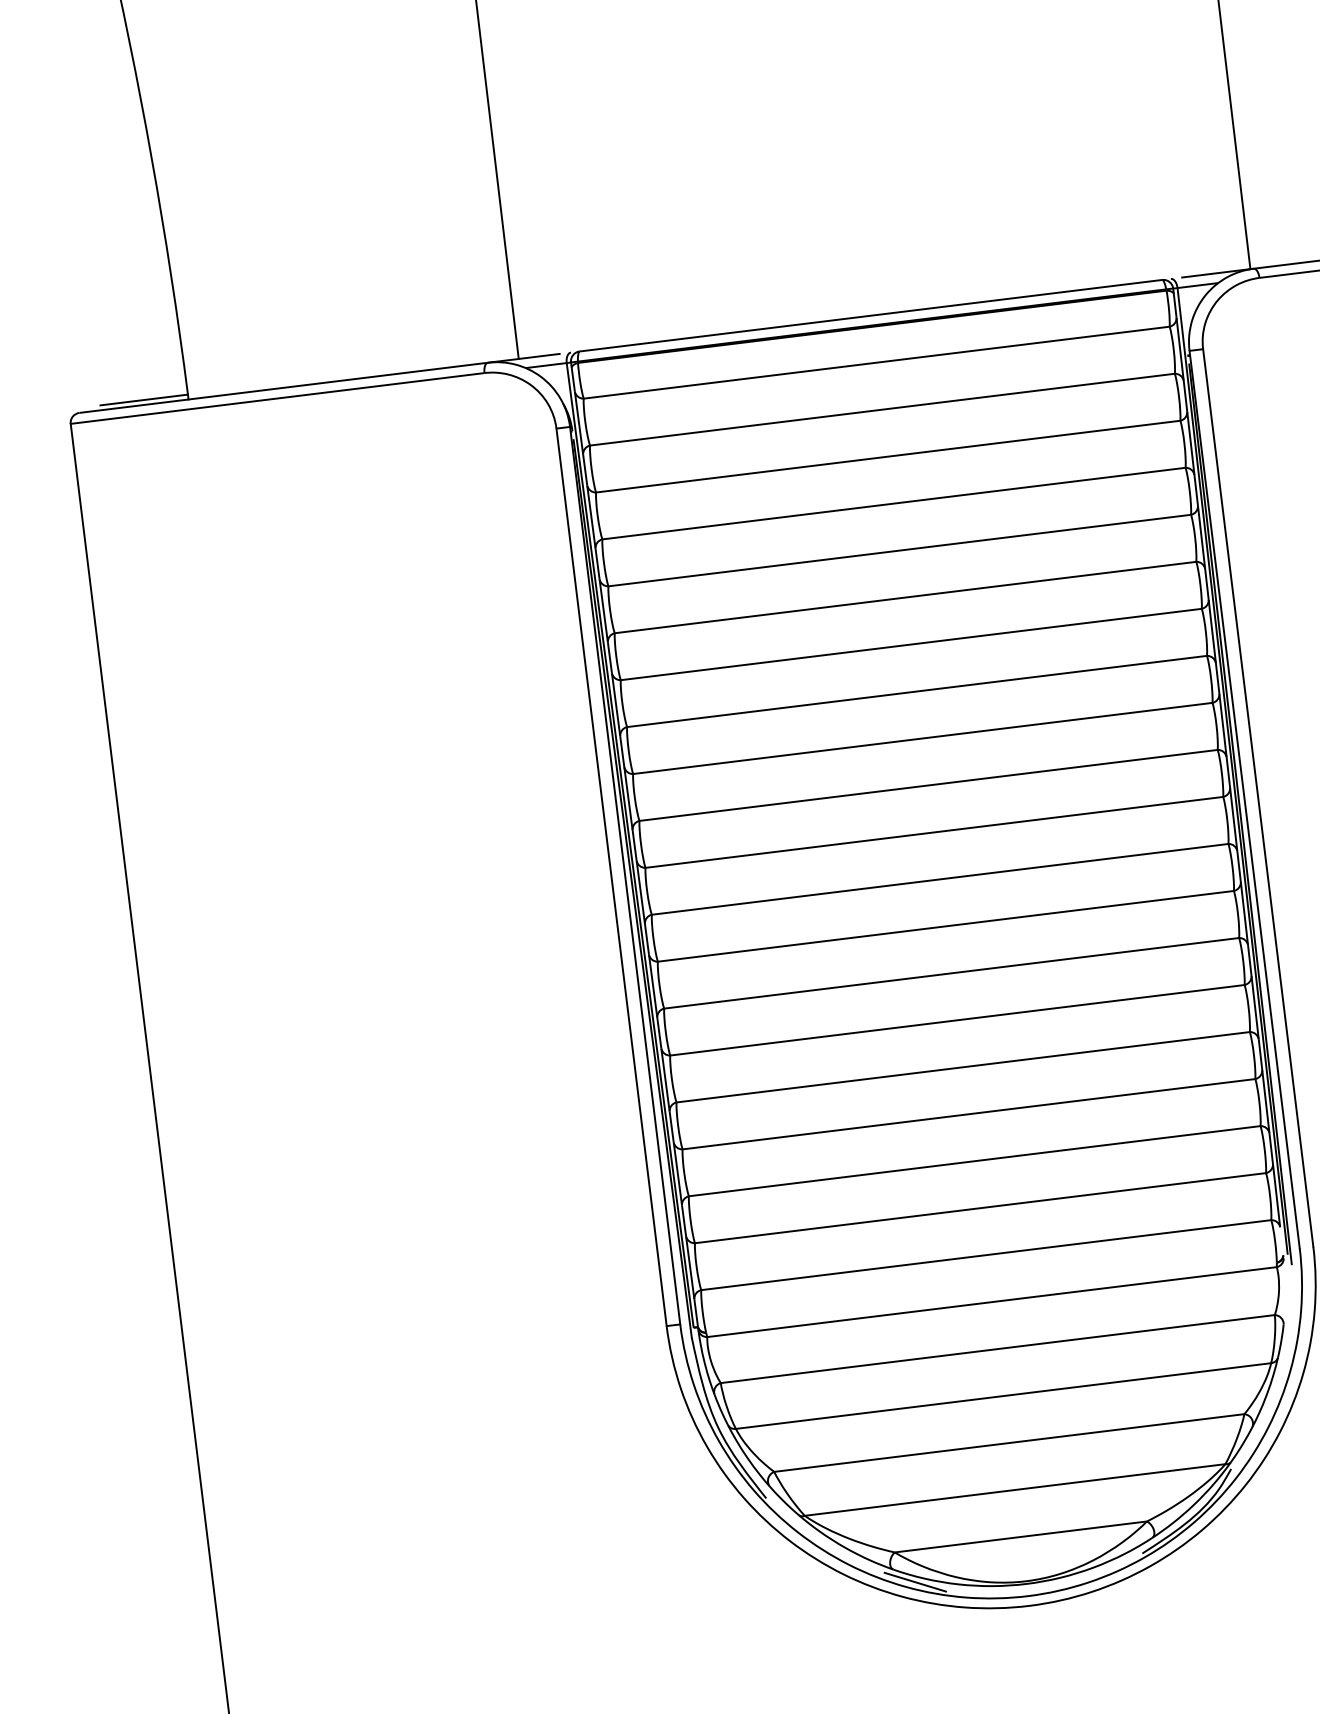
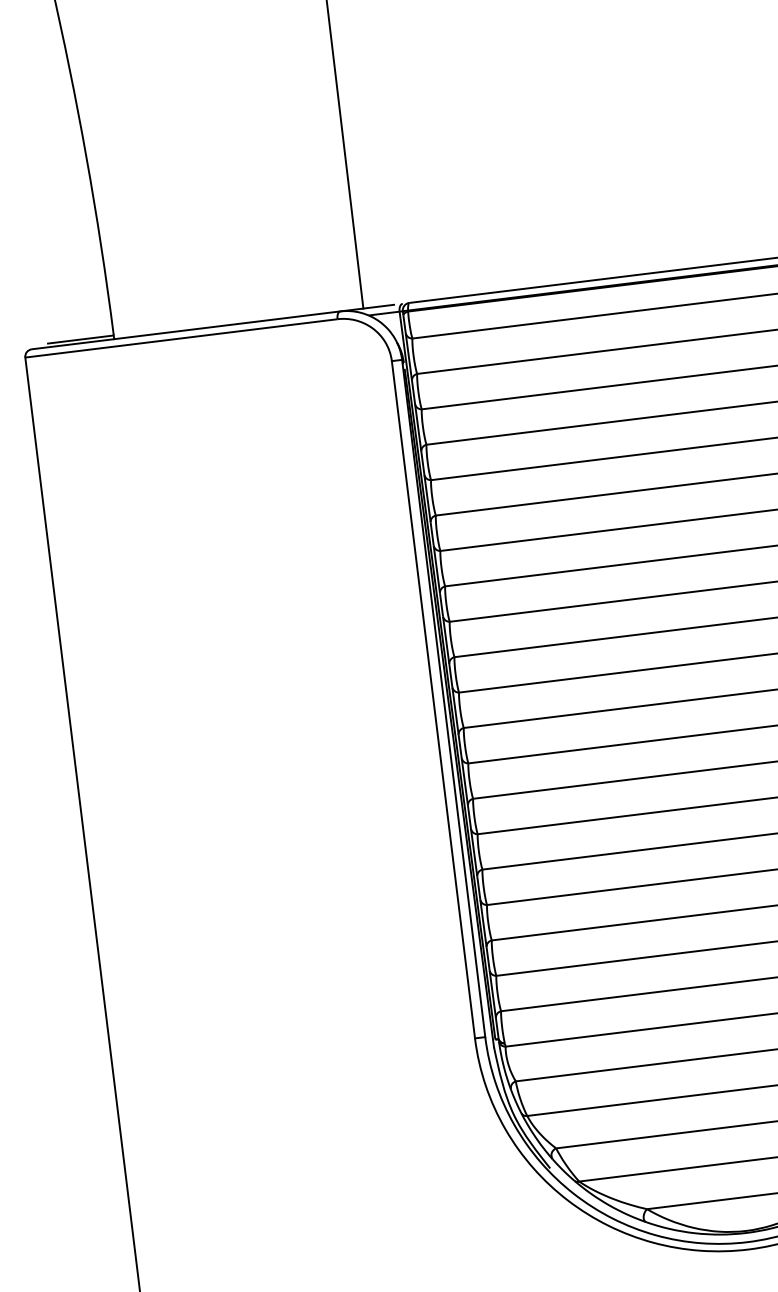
line: (915, 1581) -> (662, 1231), removed

